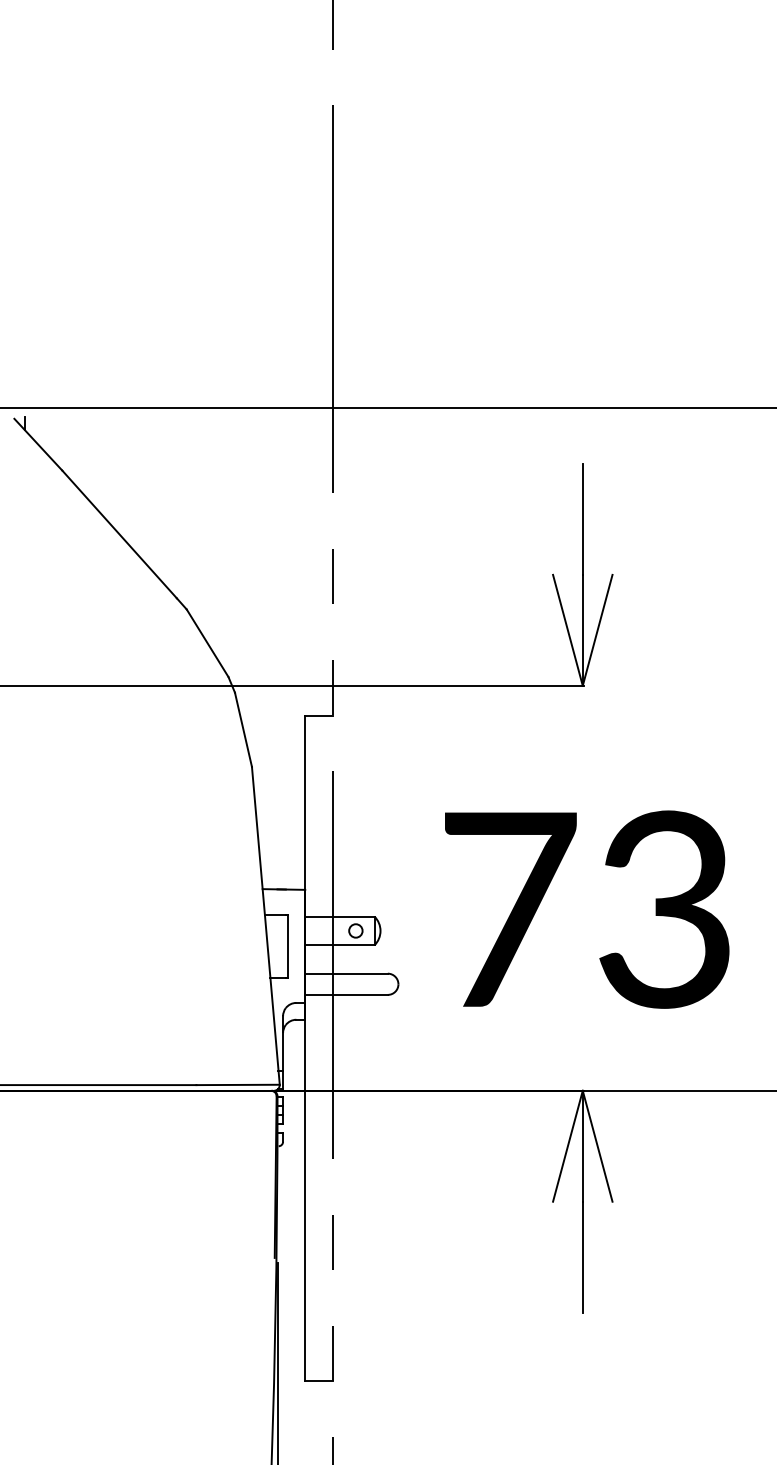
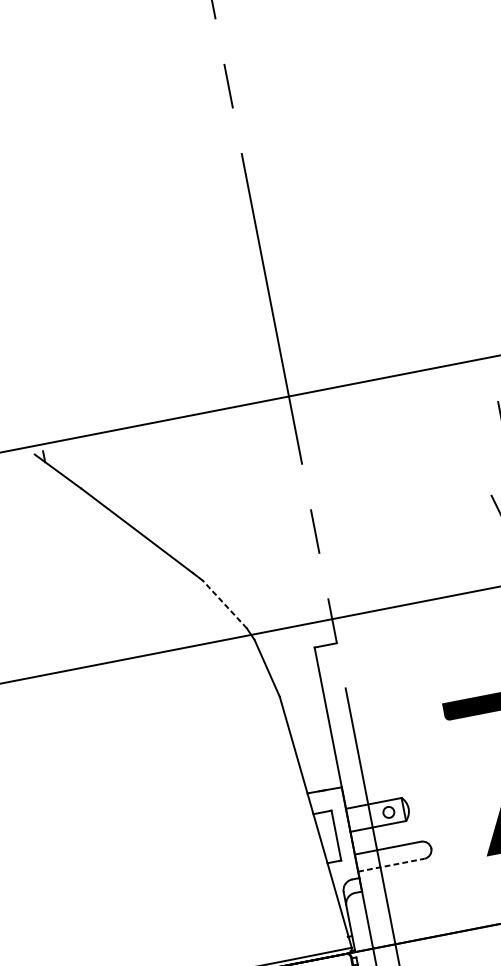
line: (207, 643) -> (224, 604), solid -> dashed
line: (347, 994) -> (392, 864), solid -> dashed

